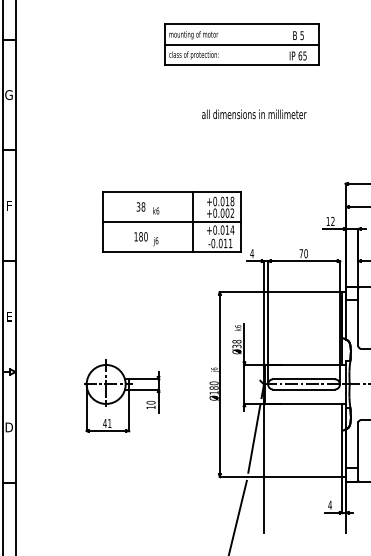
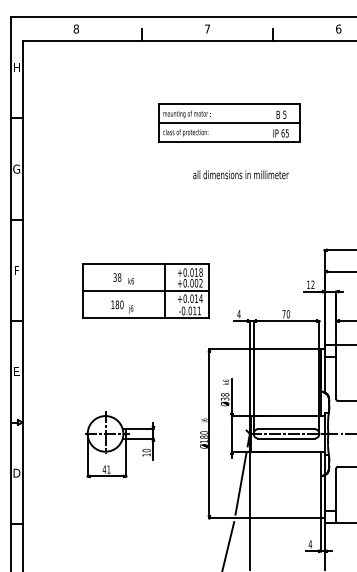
text: (253, 113) -> (240, 174), moved
part: (171, 221) -> (145, 290), moved

